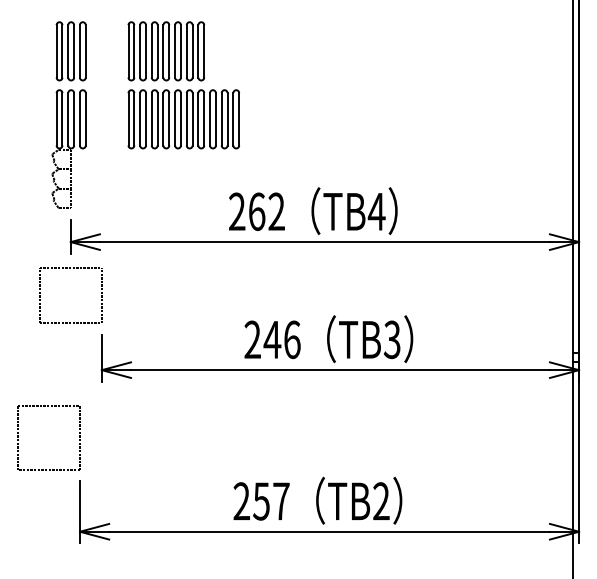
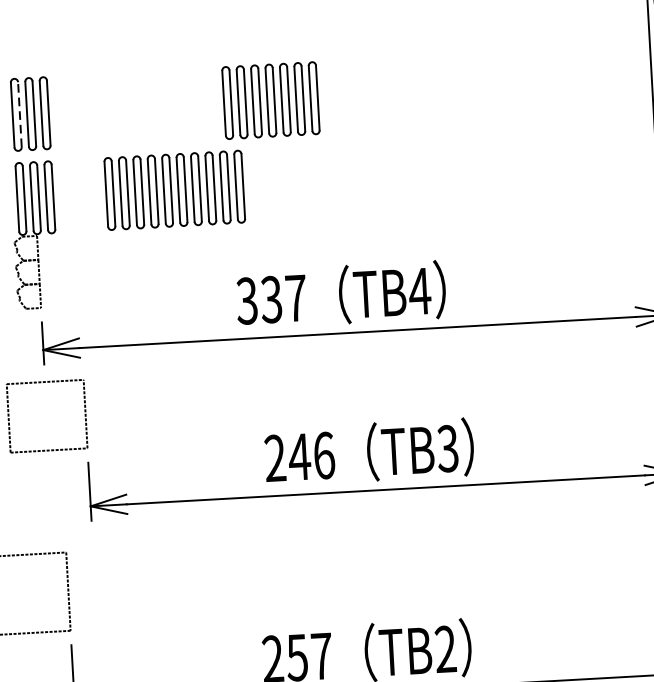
line: (62, 50) -> (19, 113), solid -> dashed
part: (166, 51) -> (271, 100), moved
text: (256, 211) -> (271, 299), 262 -> 337

